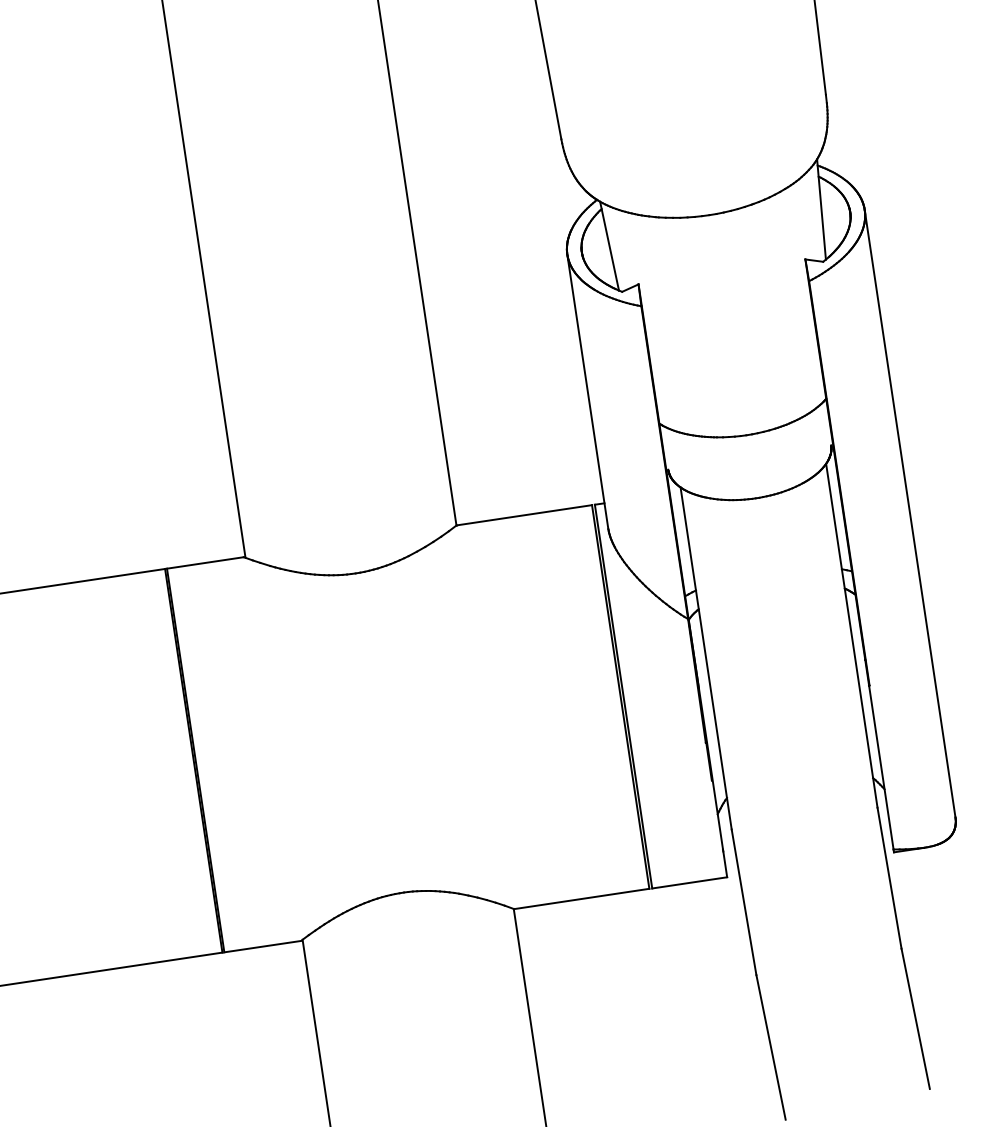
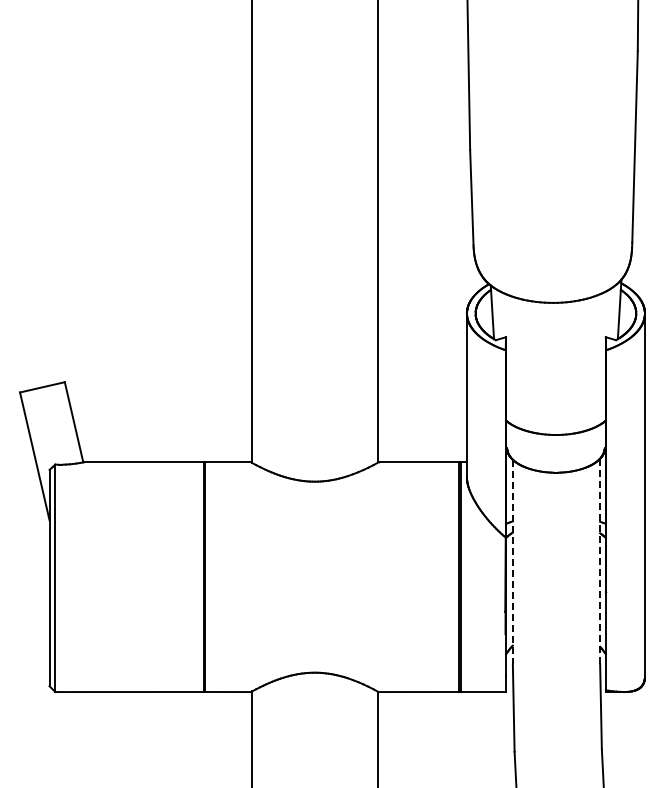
line: (852, 635) -> (600, 561), solid -> dashed
line: (705, 659) -> (512, 562), solid -> dashed

